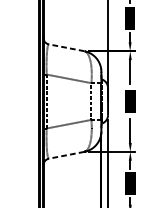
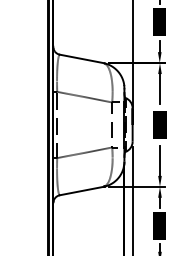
line: (66, 47) -> (81, 58), dashed -> solid
line: (66, 155) -> (81, 191), dashed -> solid

